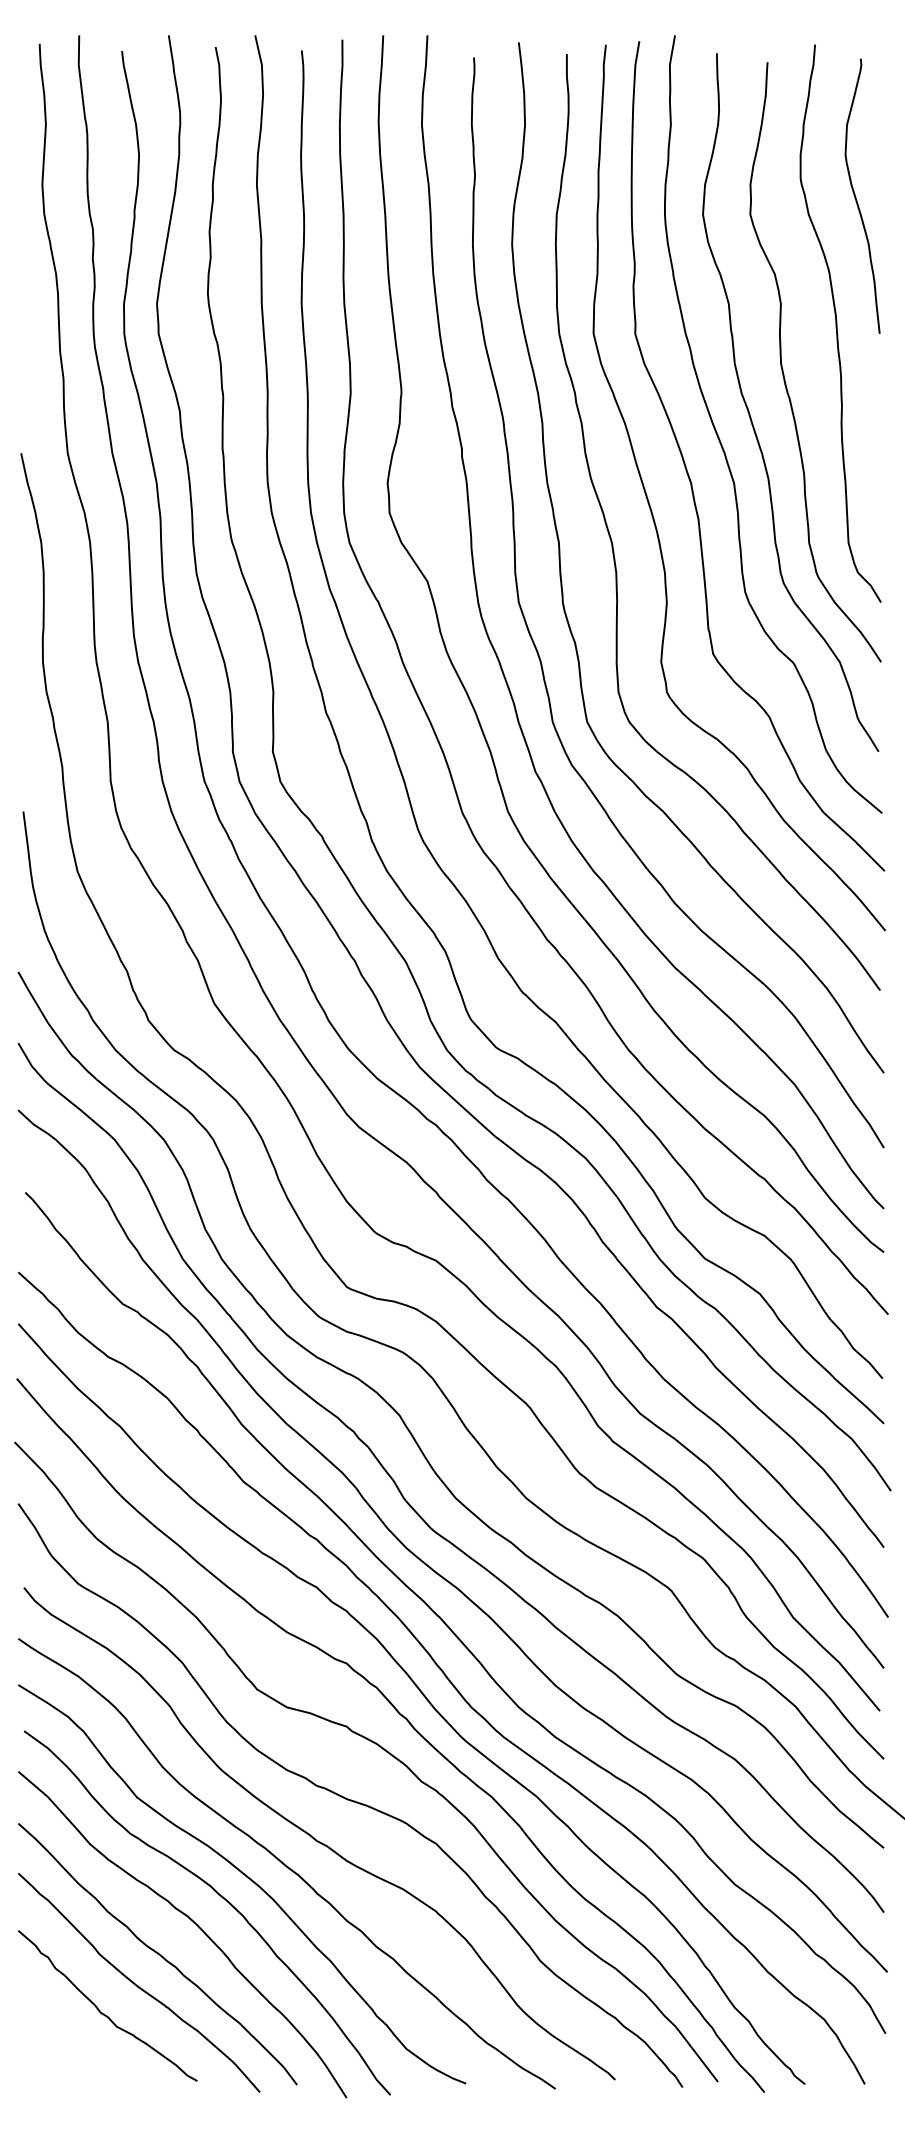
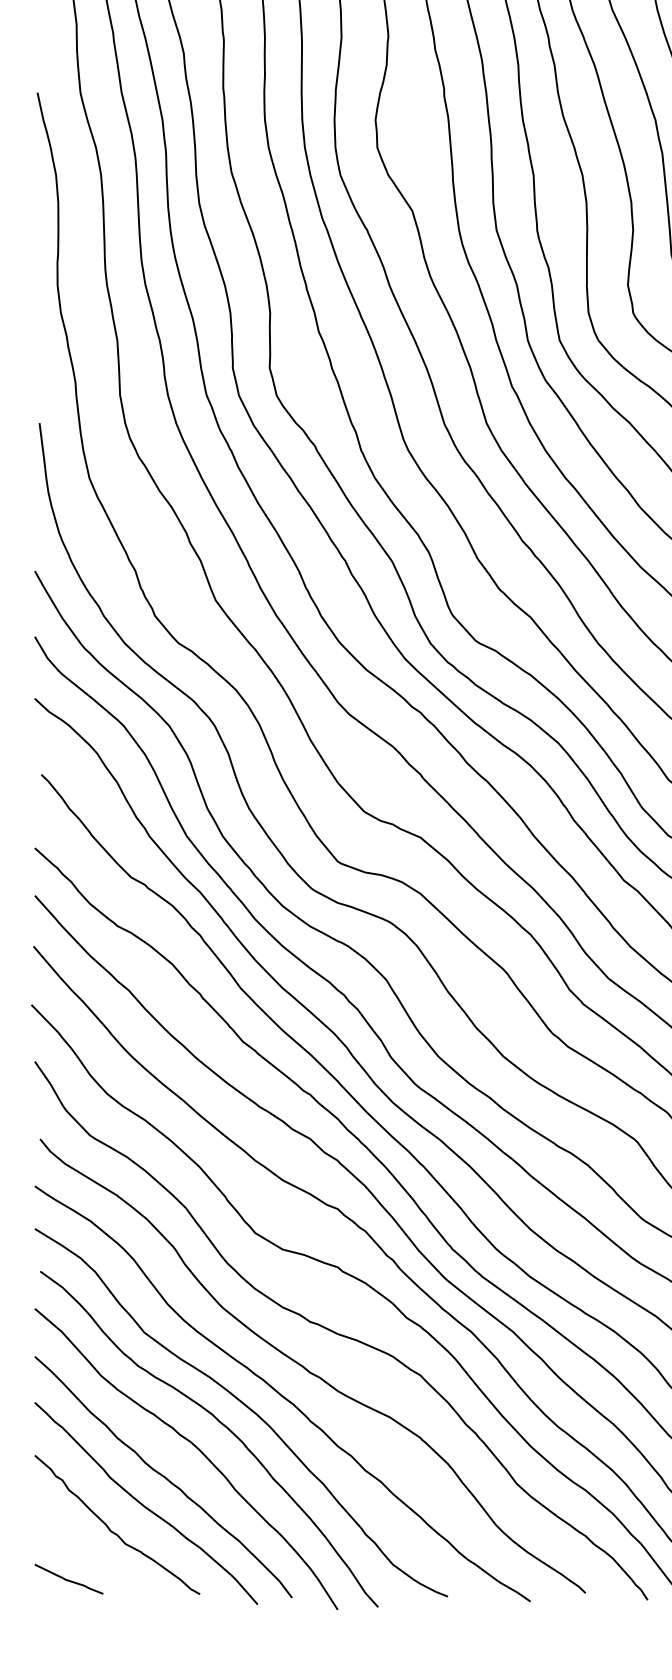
curve: (55, 2065) -> (69, 1579), added

